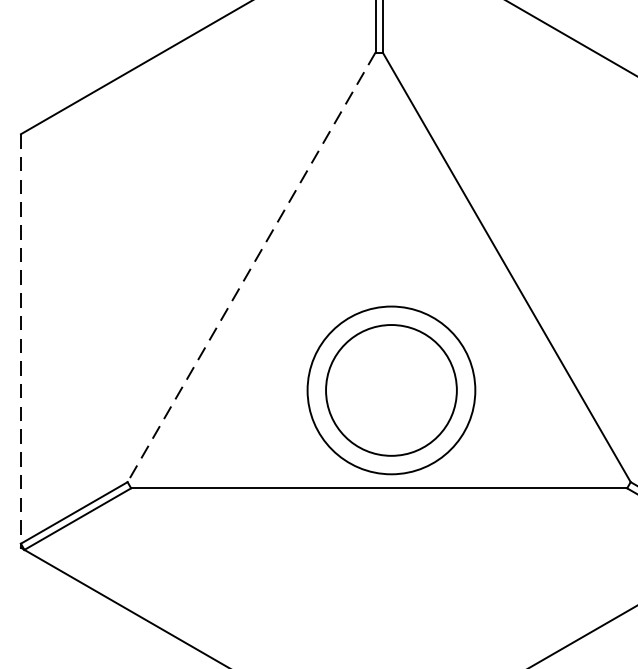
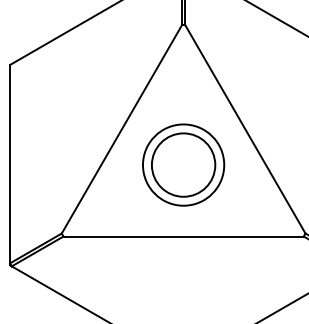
line: (250, 267) -> (121, 129), dashed -> solid
line: (21, 339) -> (10, 164), dashed -> solid
part: (391, 389) -> (183, 164), moved

